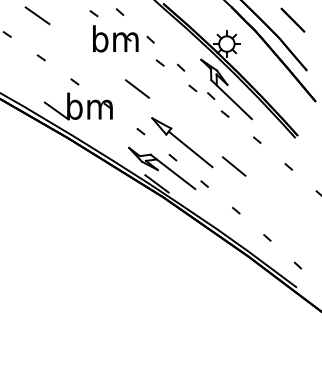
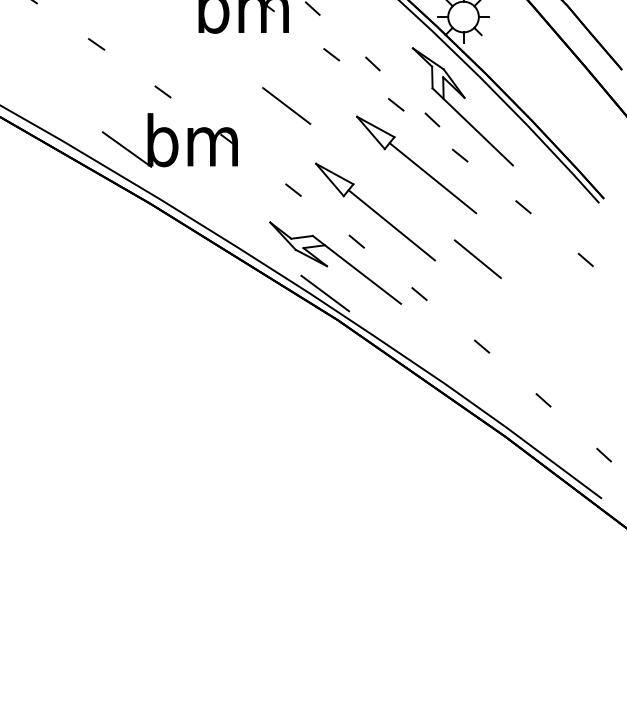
part: (203, 118) -> (417, 164), added

